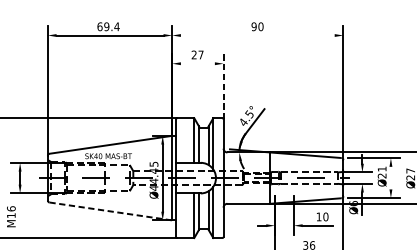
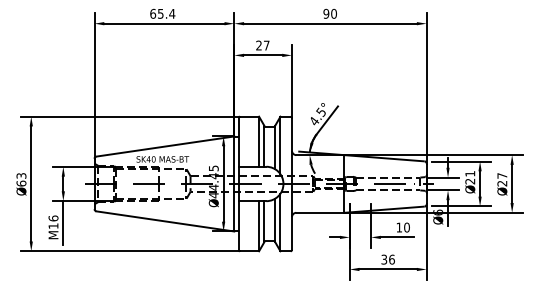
text: (106, 26) -> (160, 13), 69.4 -> 65.4
line: (257, 35) -> (330, 23), added
line: (198, 63) -> (263, 55), added
line: (224, 86) -> (292, 81), dashed -> solid
line: (391, 177) -> (480, 183), added
line: (111, 211) -> (165, 221), dashed -> solid
line: (20, 213) -> (63, 223), added

